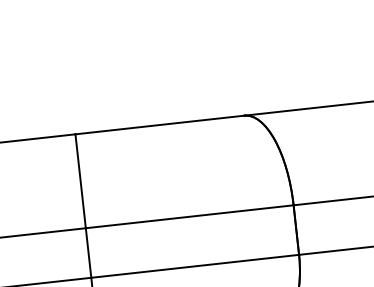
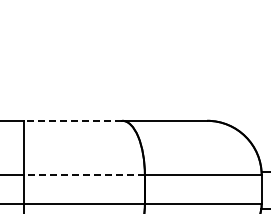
line: (158, 124) -> (72, 120), solid -> dashed
line: (189, 217) -> (84, 175), solid -> dashed

